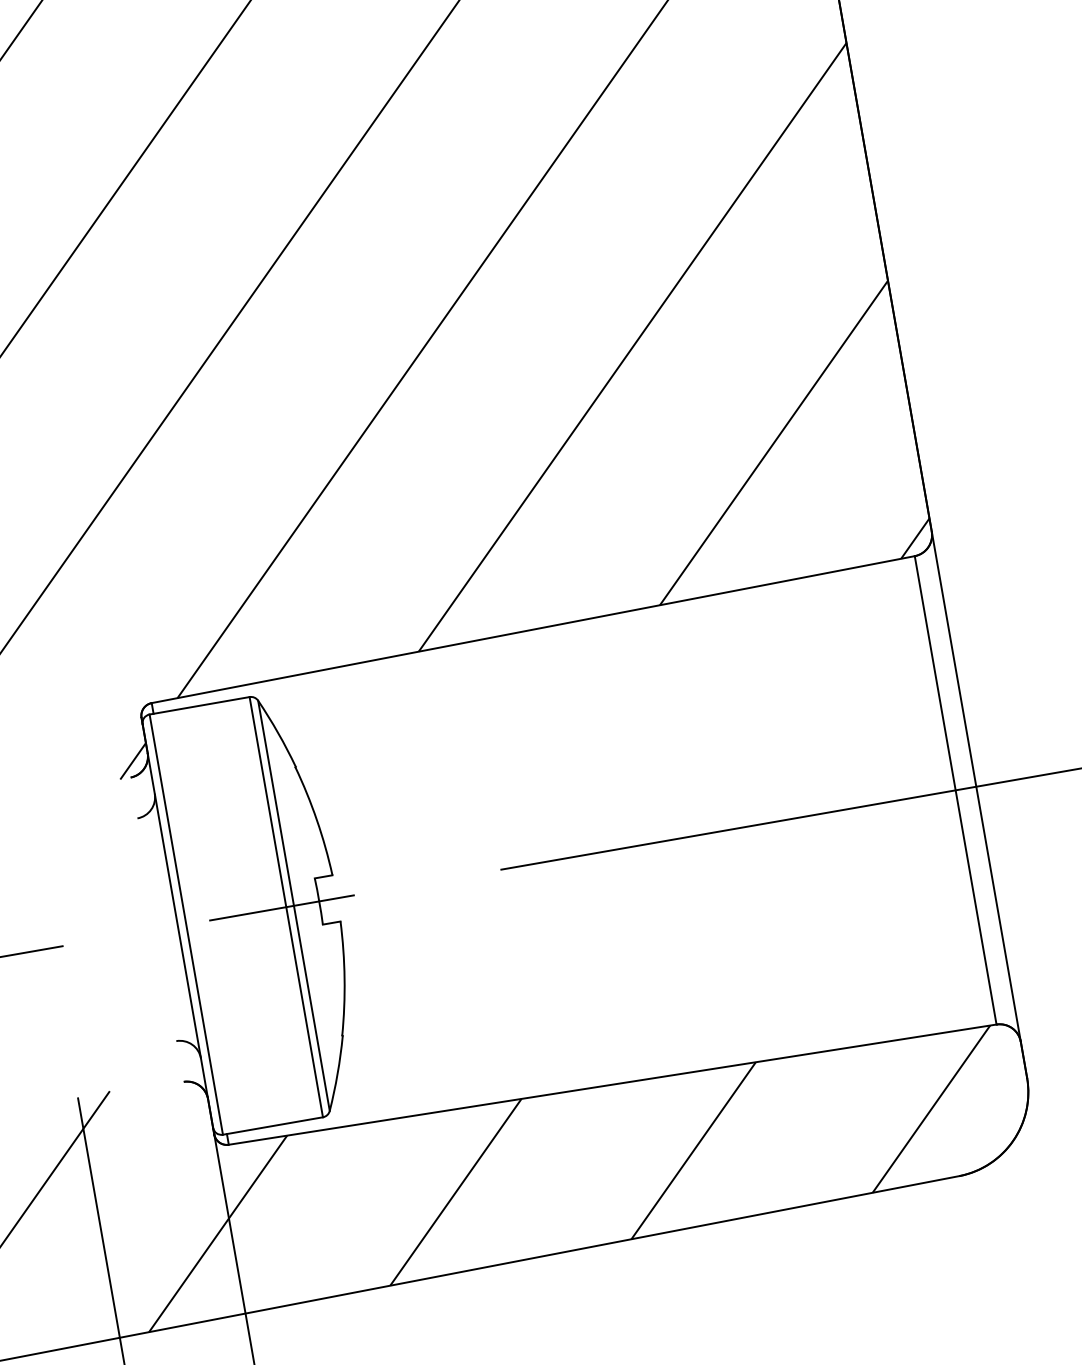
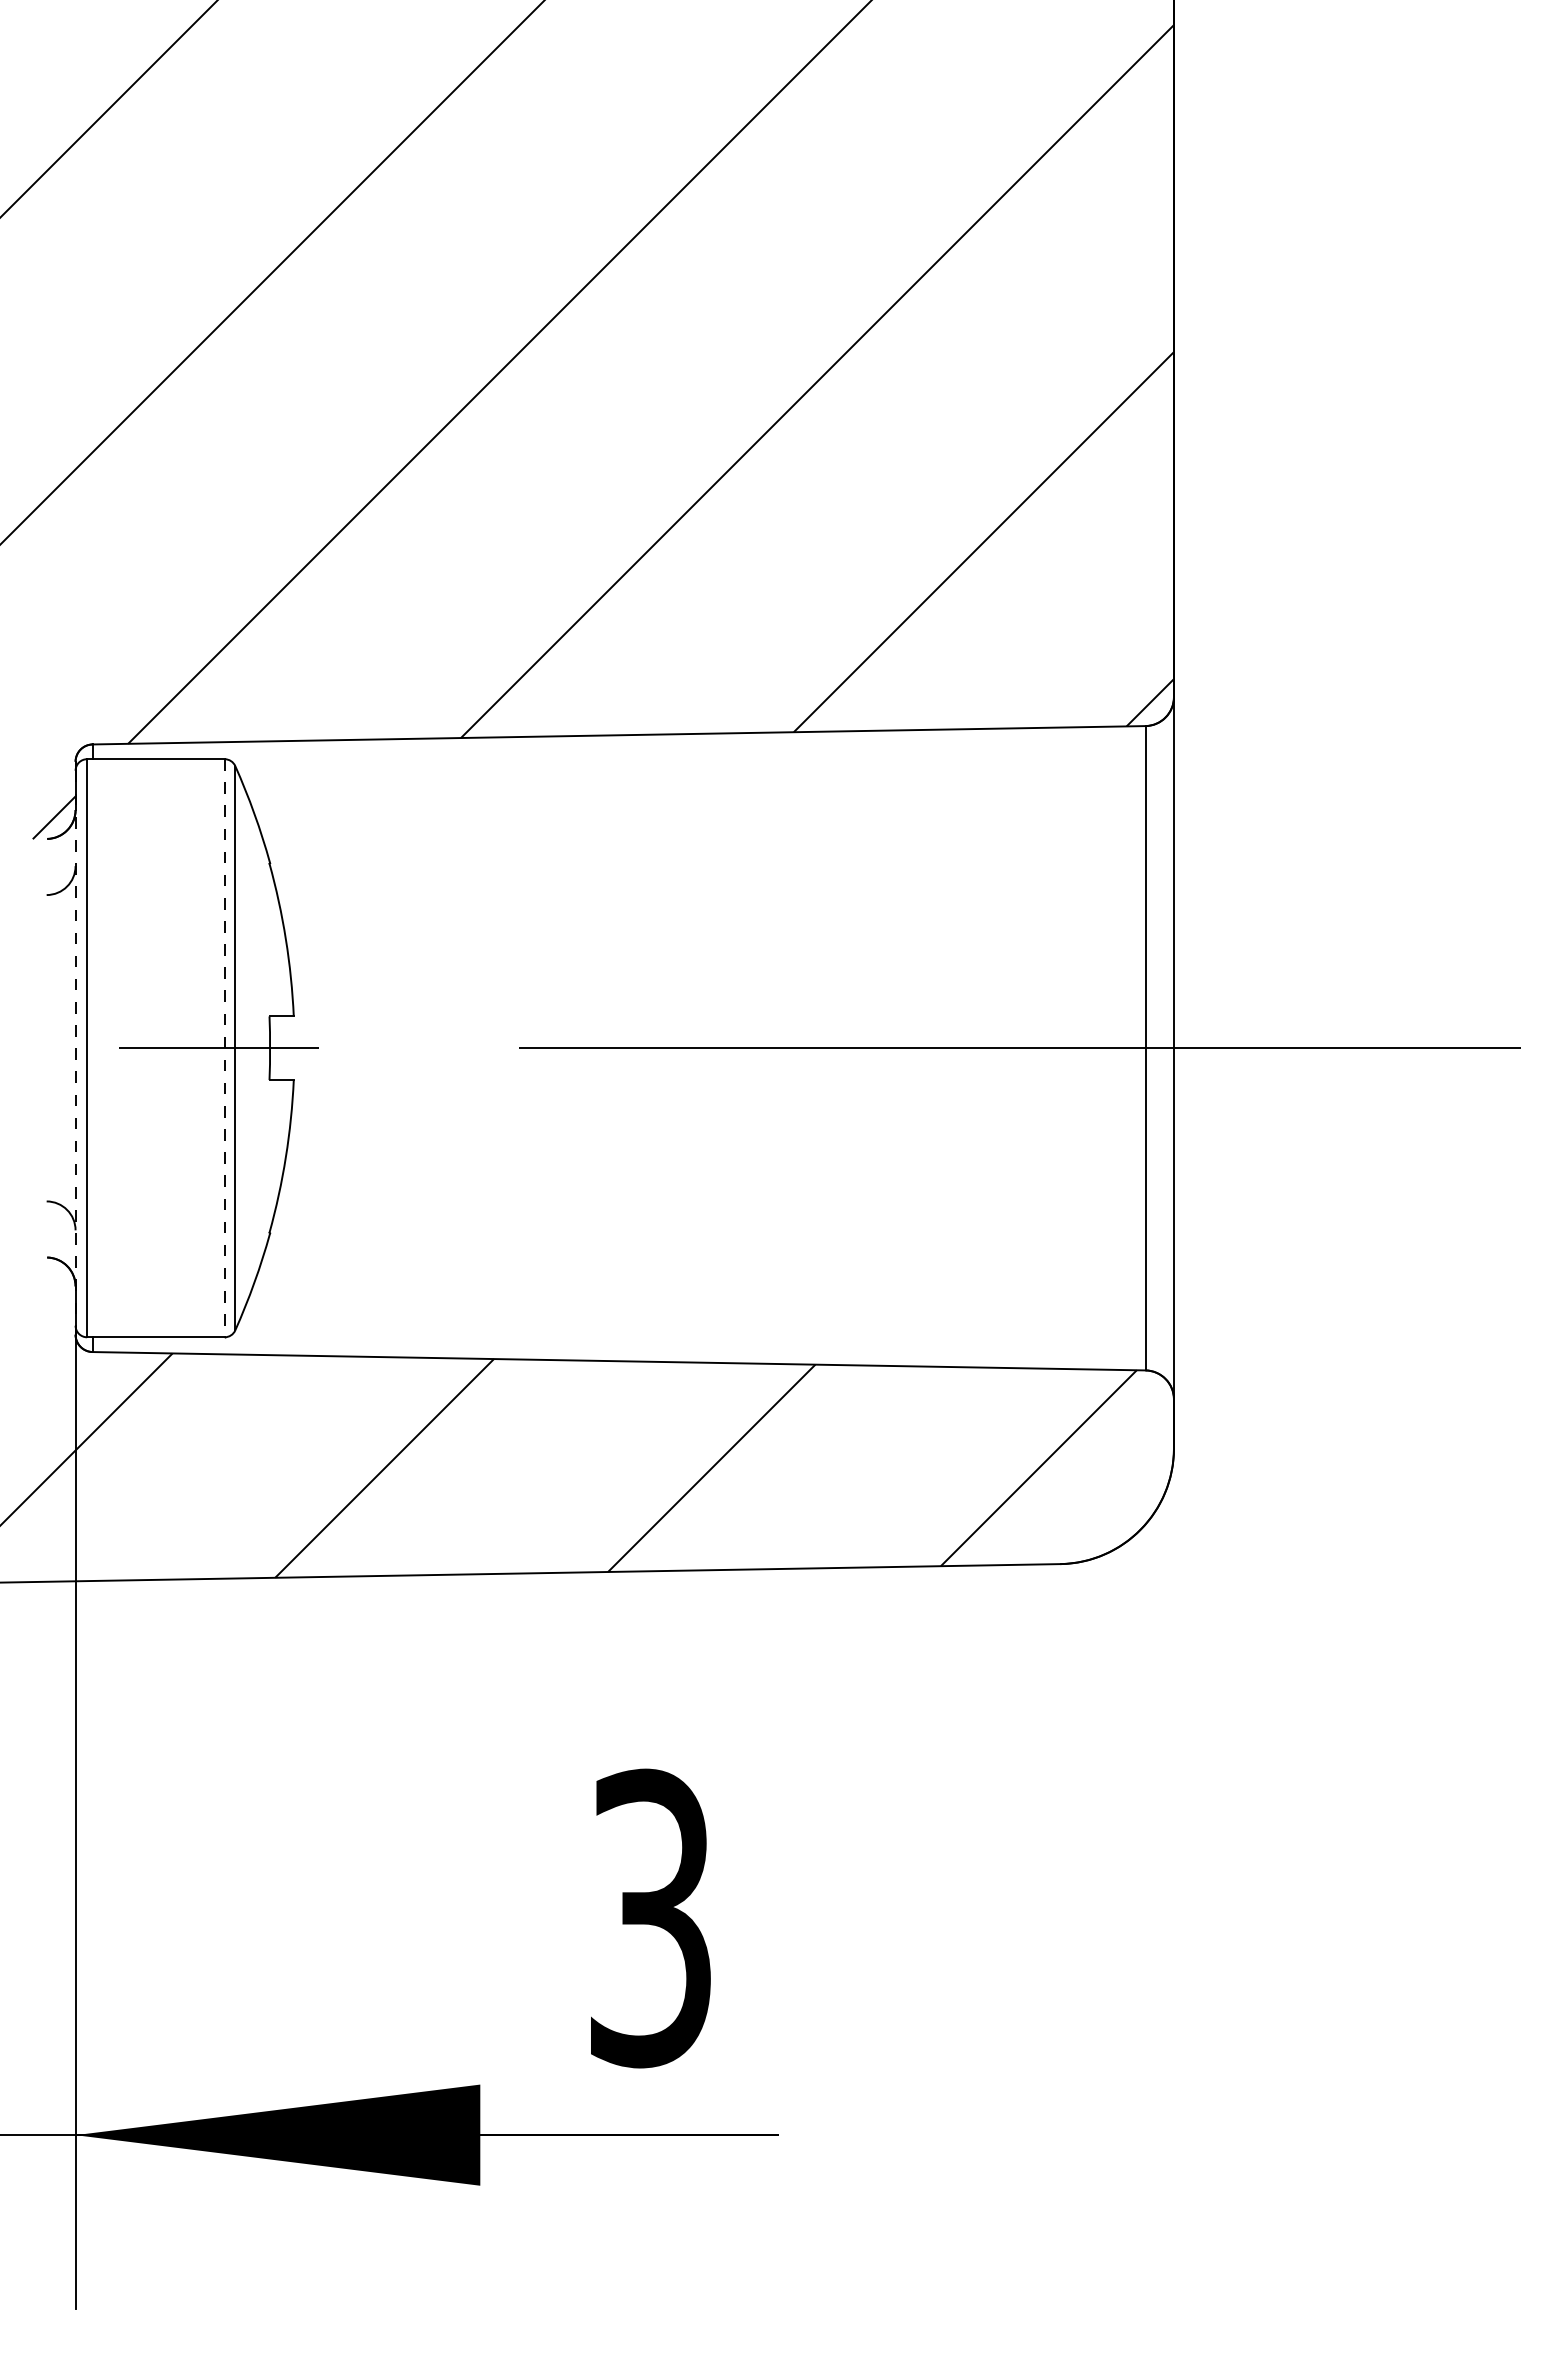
line: (286, 907) -> (224, 1048), solid -> dashed
line: (177, 926) -> (75, 1048), solid -> dashed

